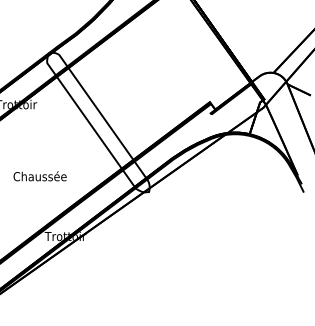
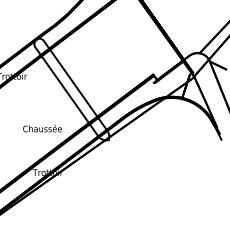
text: (39, 176) -> (42, 128), moved

